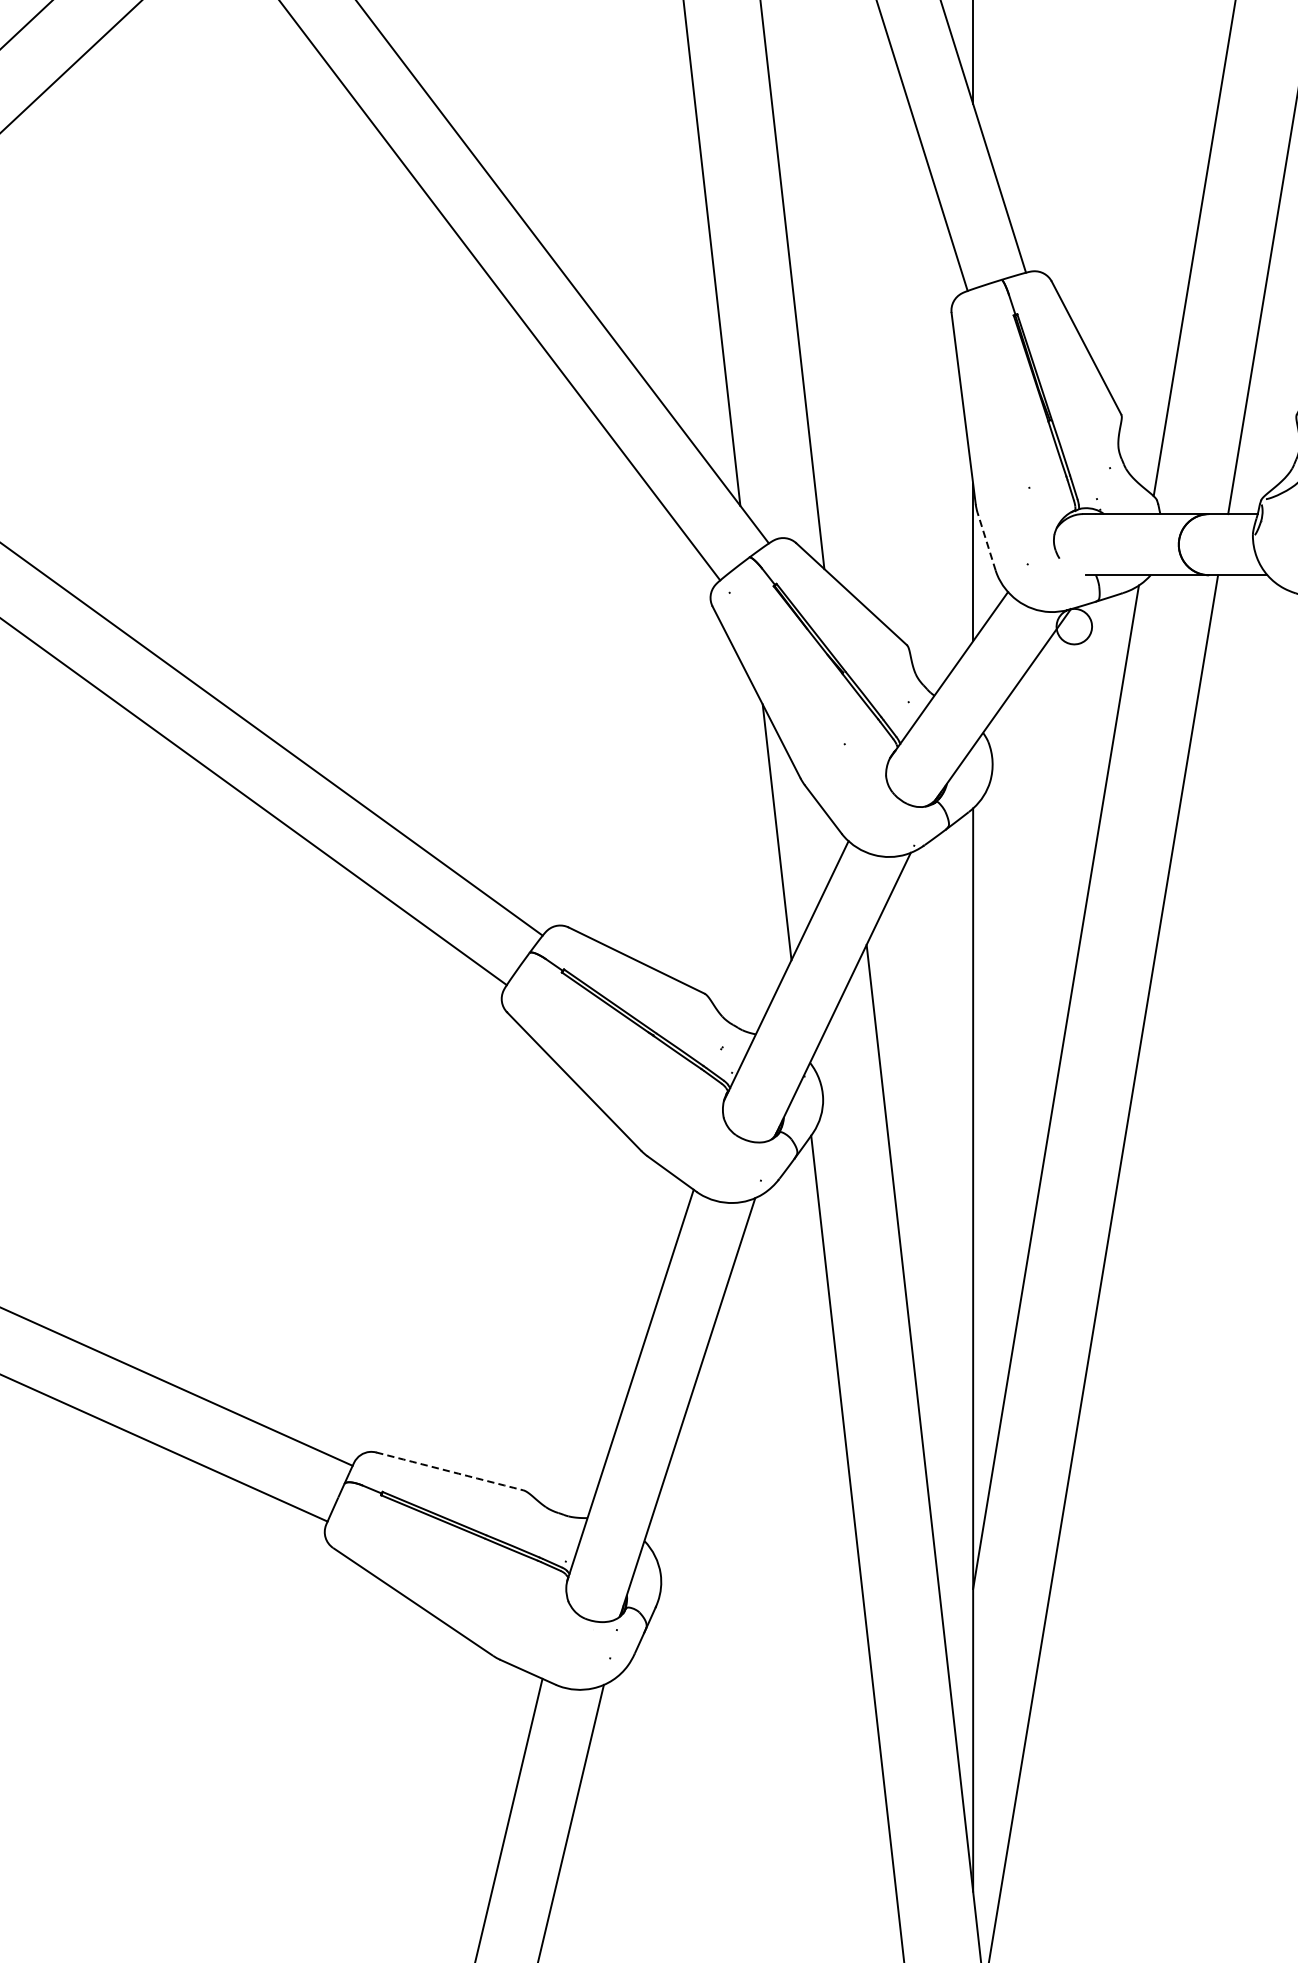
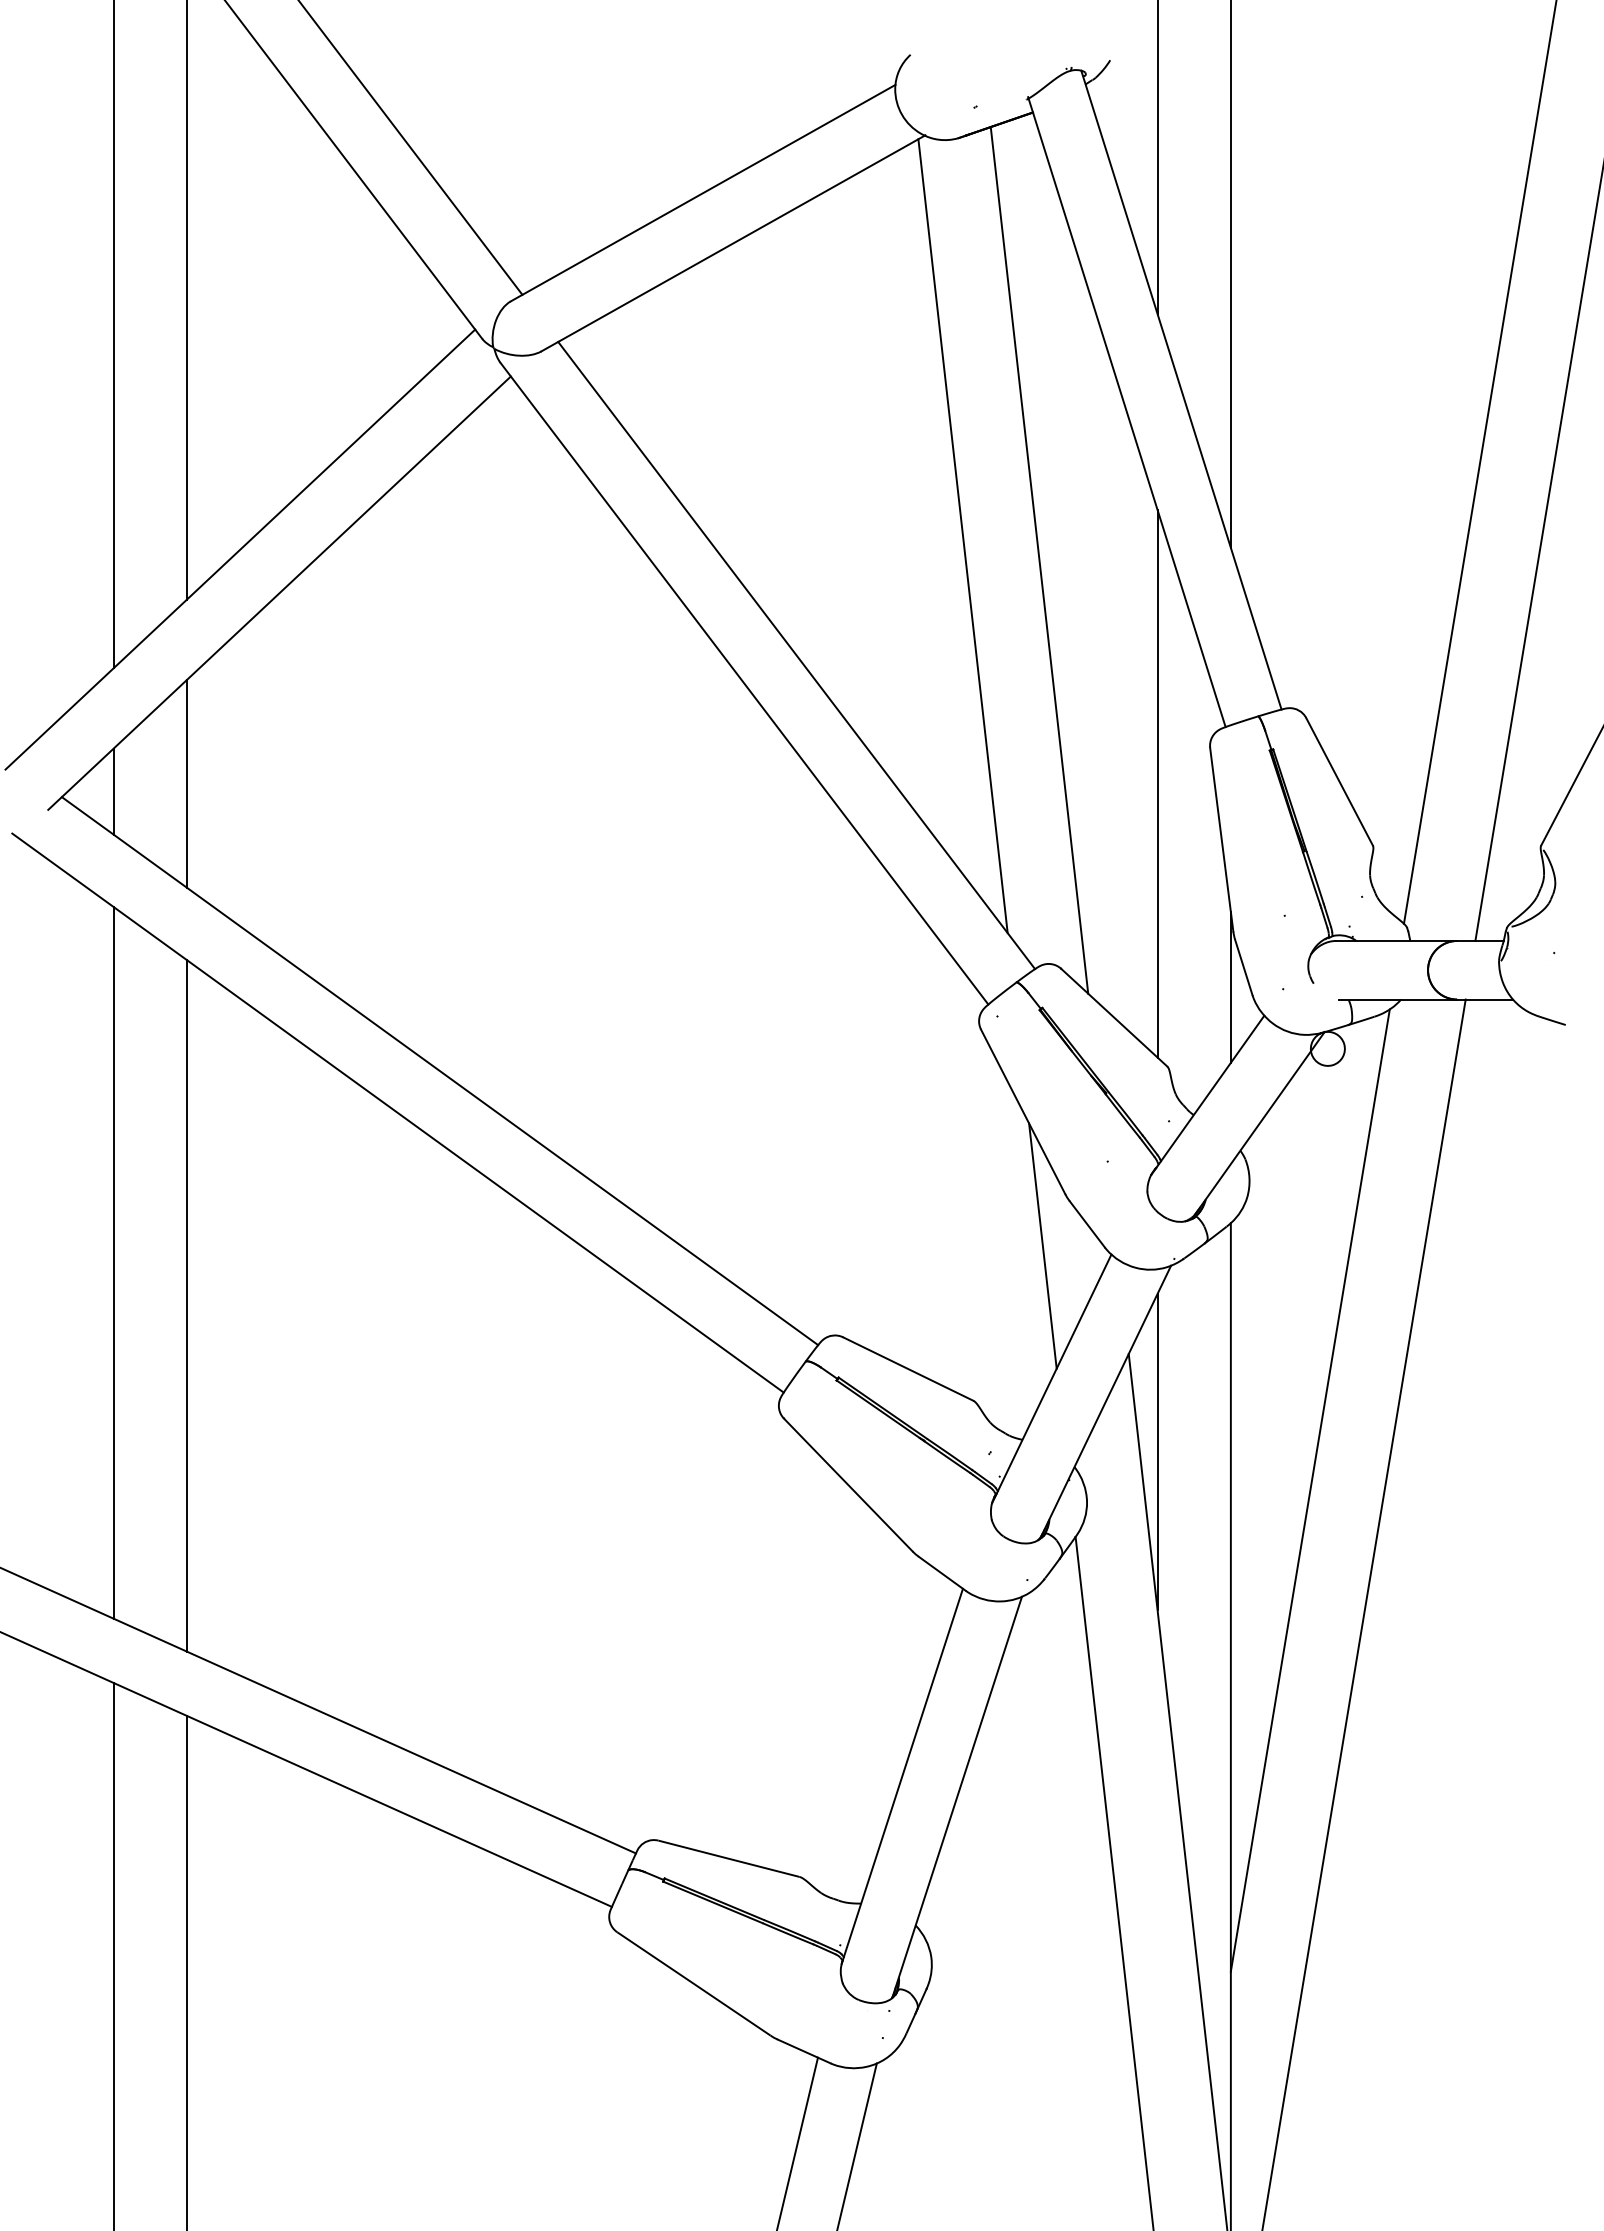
line: (896, 349) -> (1157, 783), added
line: (986, 541) -> (1243, 967), dashed -> solid
line: (896, 1046) -> (1157, 1451), added
line: (449, 1471) -> (728, 1858), dashed -> solid

